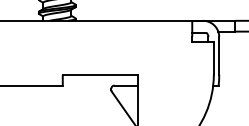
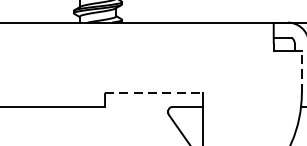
line: (213, 58) -> (301, 71), solid -> dashed
line: (100, 74) -> (154, 92), solid -> dashed

